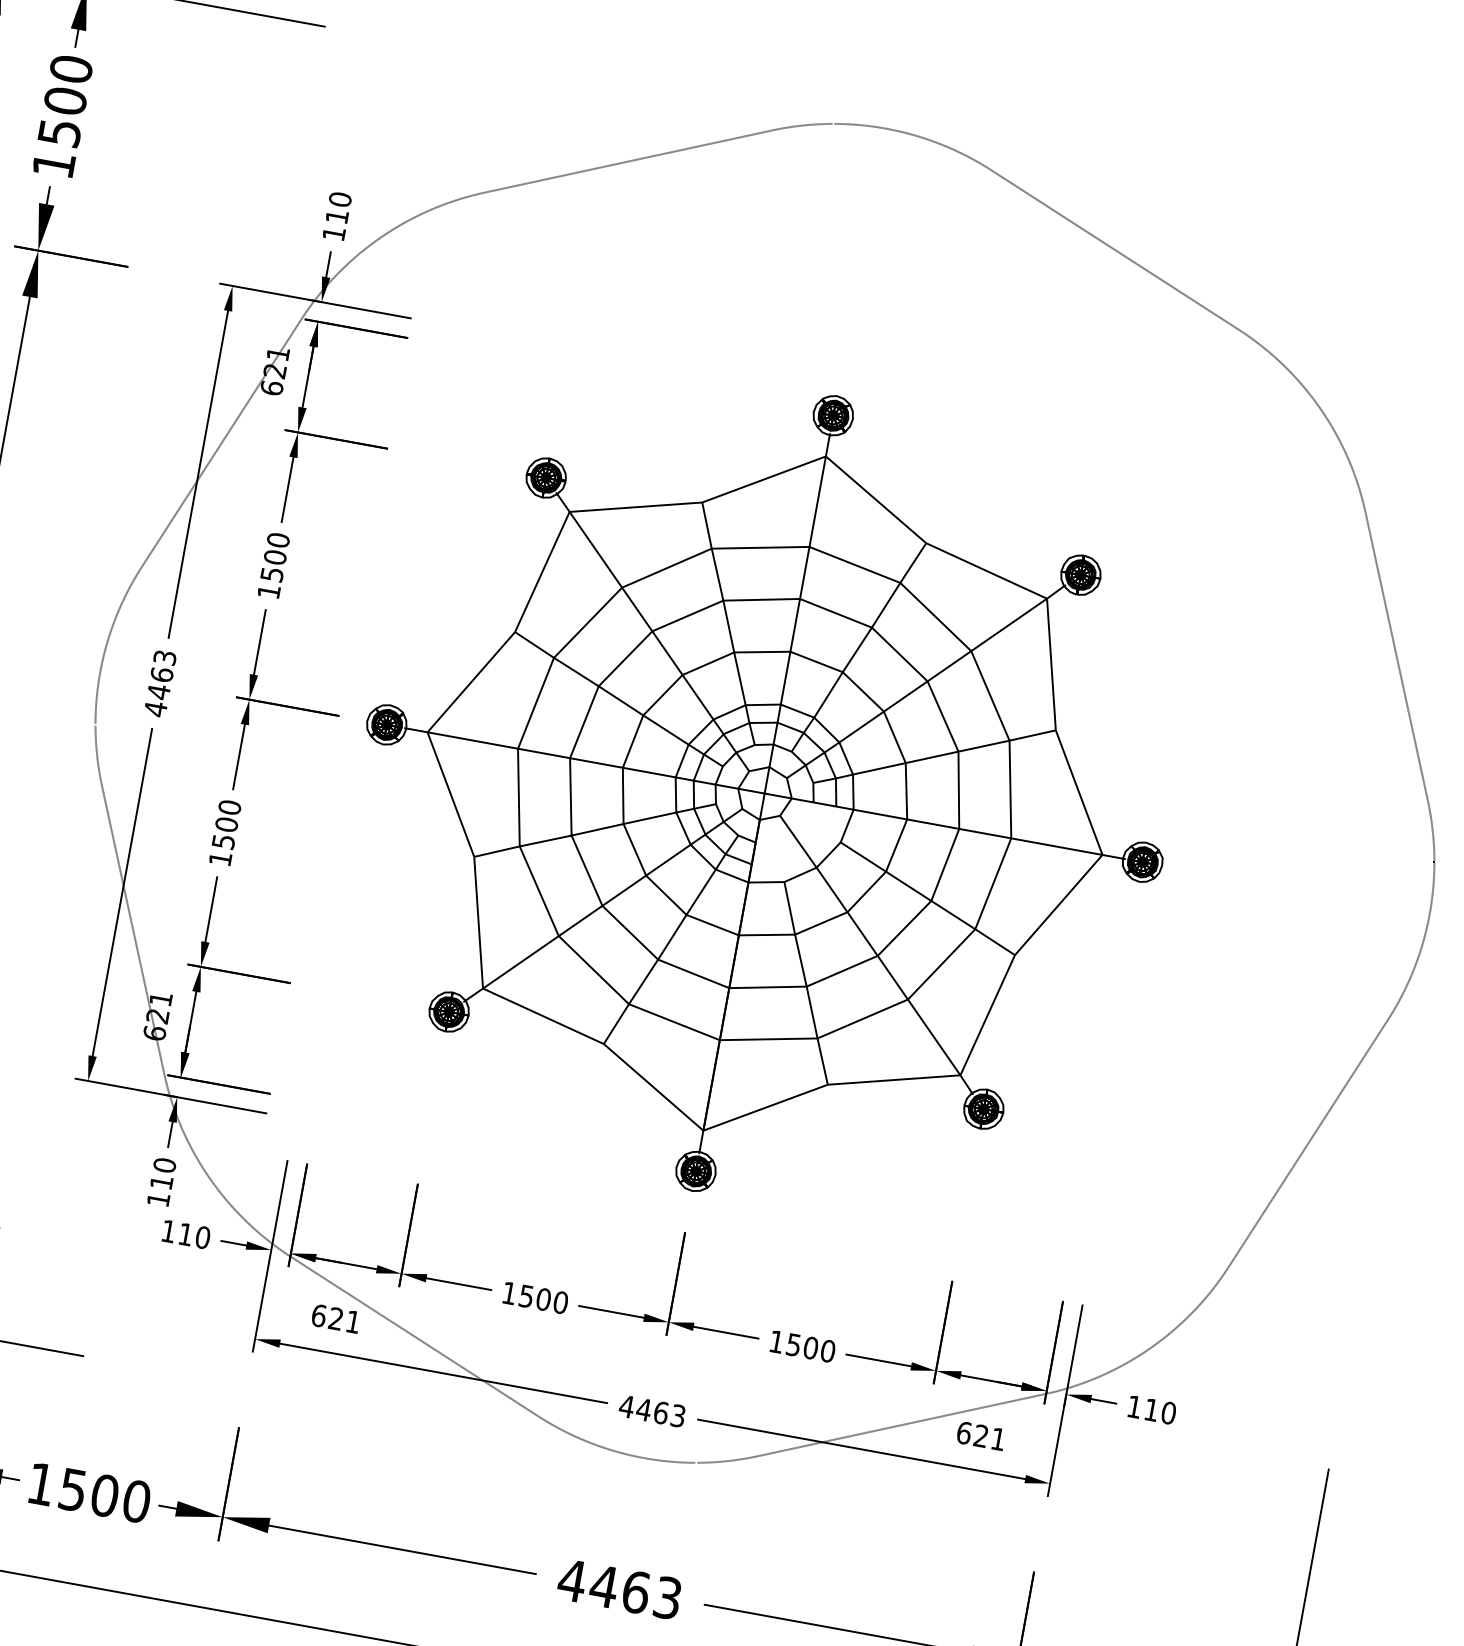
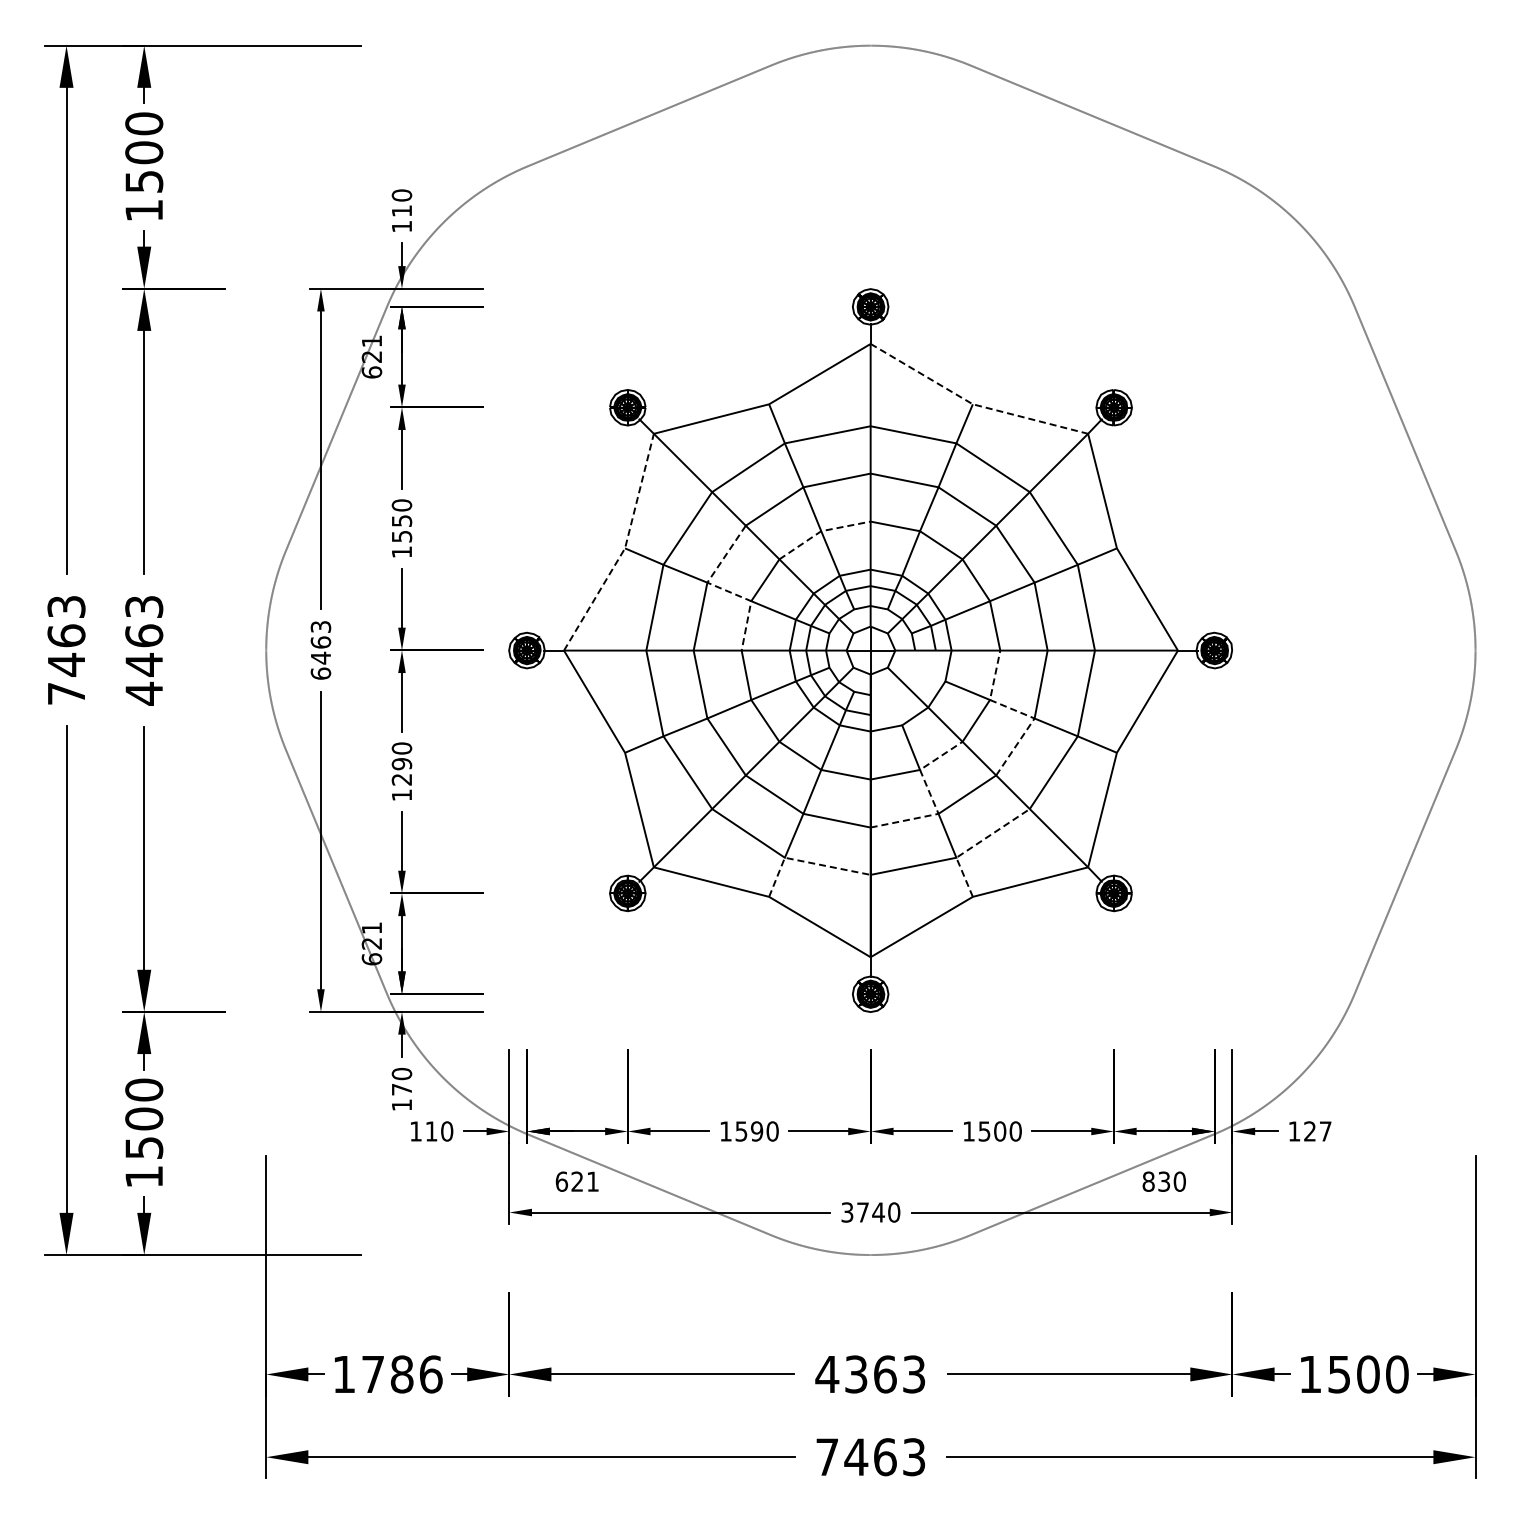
line: (925, 543) -> (972, 404), solid -> dashed
text: (274, 556) -> (401, 520), 1500 -> 1550
line: (515, 632) -> (625, 548), solid -> dashed
line: (734, 652) -> (821, 531), solid -> dashed
line: (613, 695) -> (721, 588), solid -> dashed
text: (155, 708) -> (320, 673), 4463 -> 6463
text: (224, 832) -> (401, 771), 1500 -> 1290
line: (917, 891) -> (1020, 712), solid -> dashed
line: (802, 970) -> (932, 800), solid -> dashed
line: (651, 1013) -> (806, 862), solid -> dashed
line: (840, 1028) -> (975, 845), solid -> dashed
text: (161, 1182) -> (401, 1089), 110 -> 170
text: (544, 1299) -> (757, 1131), 1500 -> 1590
text: (652, 1411) -> (870, 1212), 4463 -> 3740
text: (1159, 1411) -> (1317, 1131), 110 -> 127
text: (980, 1435) -> (1163, 1181), 621 -> 830
text: (105, 1495) -> (402, 1374), 1500 -> 1786
text: (604, 1586) -> (856, 1374), 4463 -> 4363

